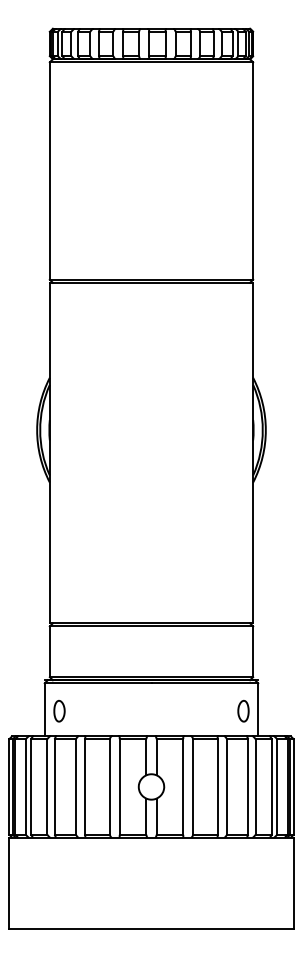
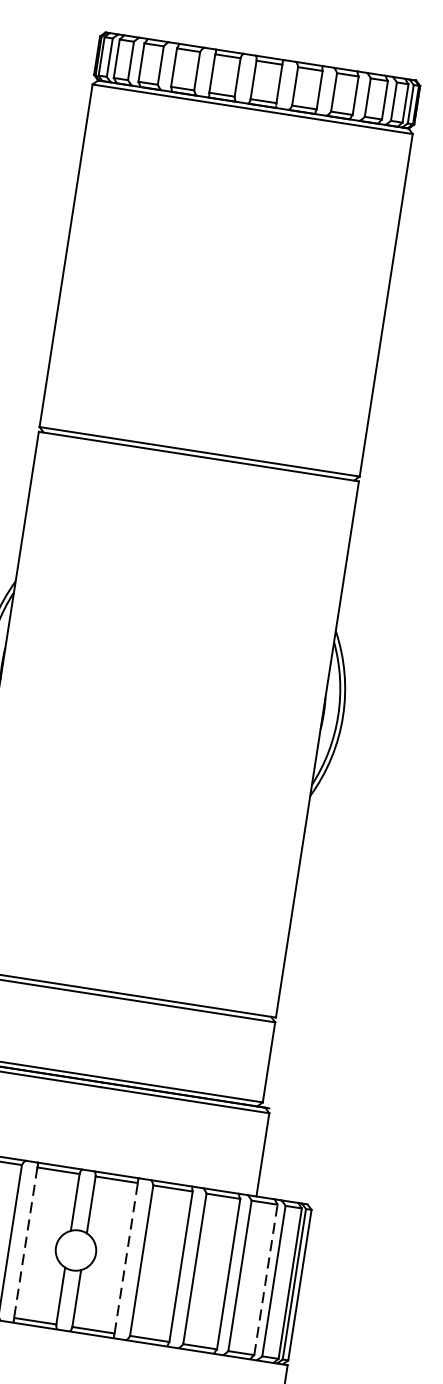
part: (243, 710) -> (239, 1152), removed
line: (119, 786) -> (25, 1241), solid -> dashed
line: (183, 786) -> (126, 1257), solid -> dashed
line: (272, 786) -> (266, 1279), solid -> dashed

